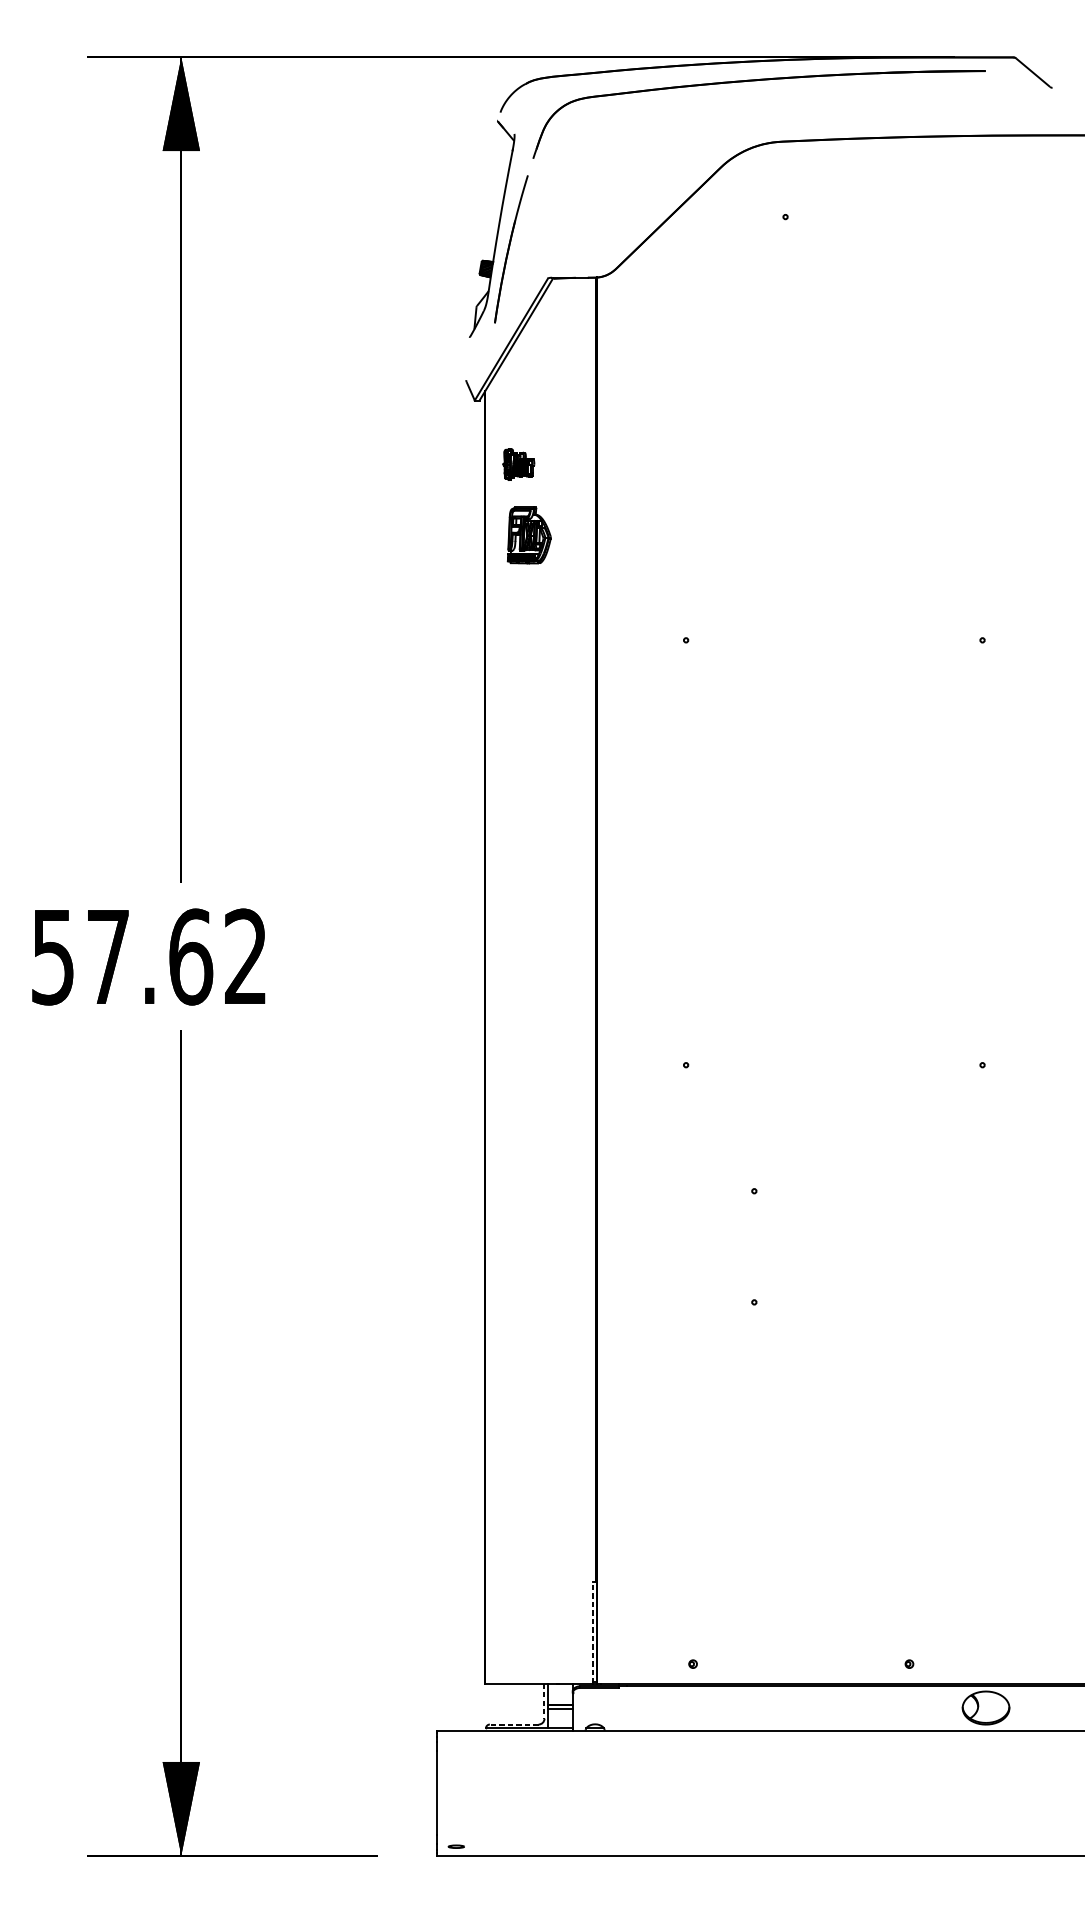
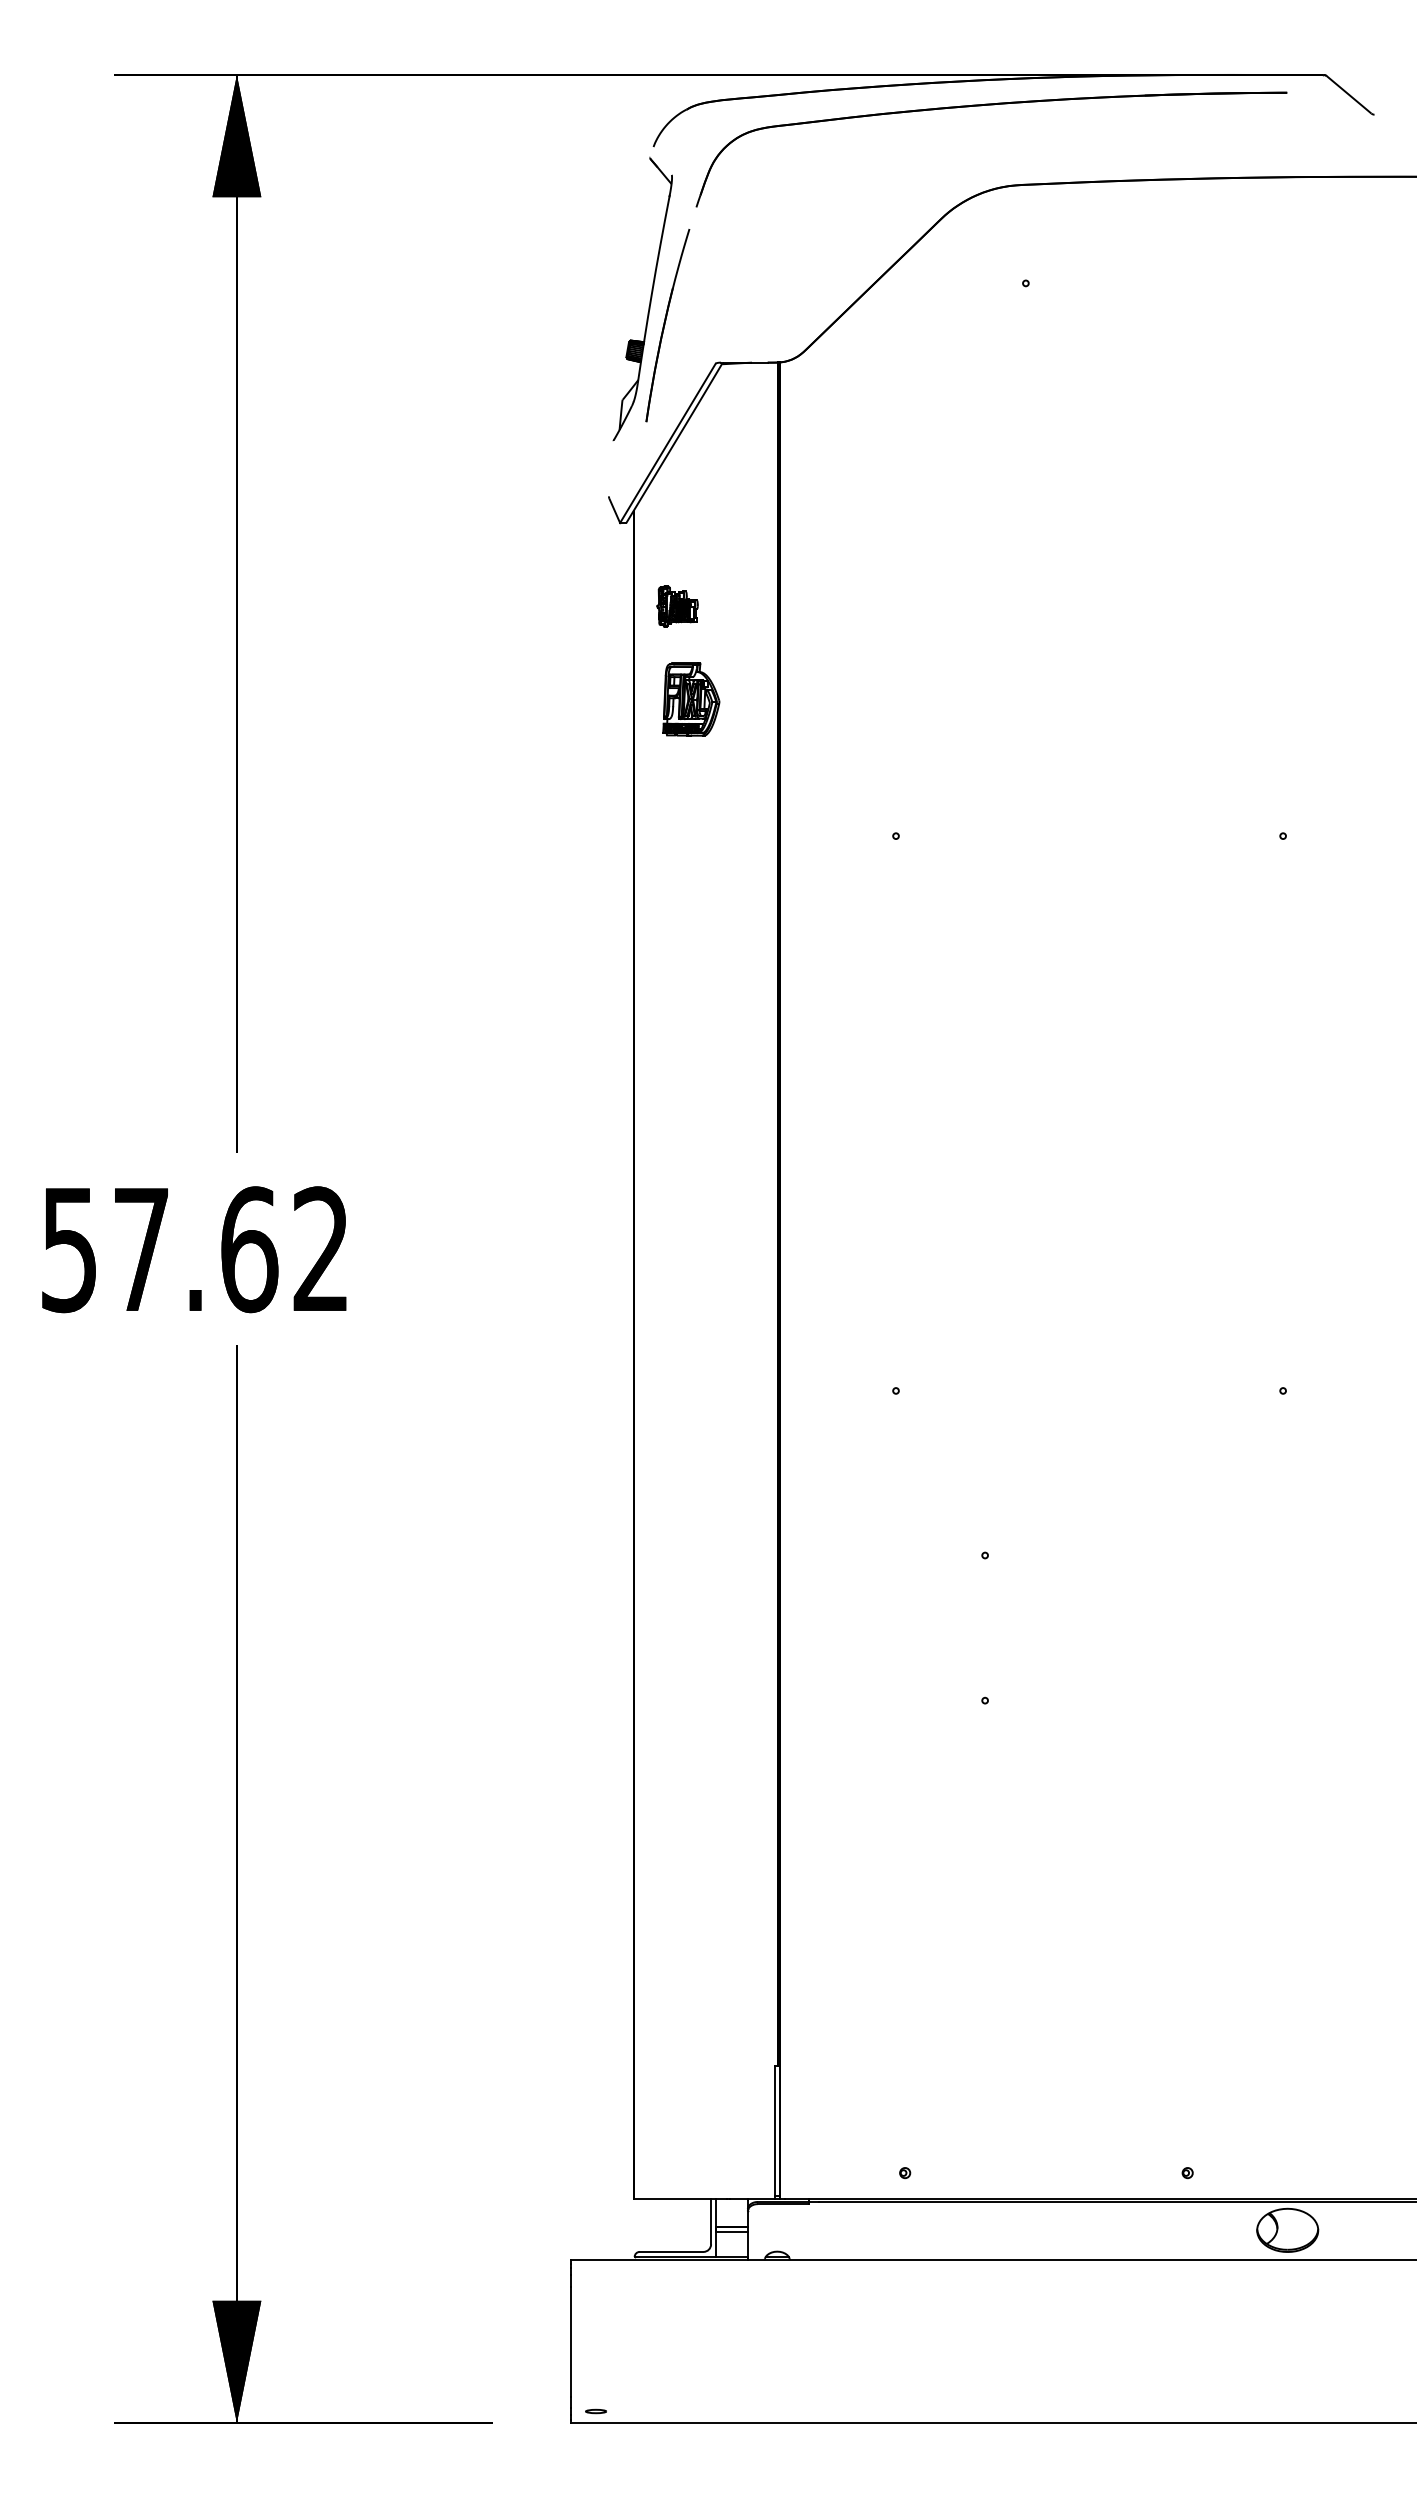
line: (593, 1632) -> (774, 2131), dashed -> solid
line: (544, 1701) -> (711, 2221), dashed -> solid
line: (514, 1724) -> (671, 2251), dashed -> solid

